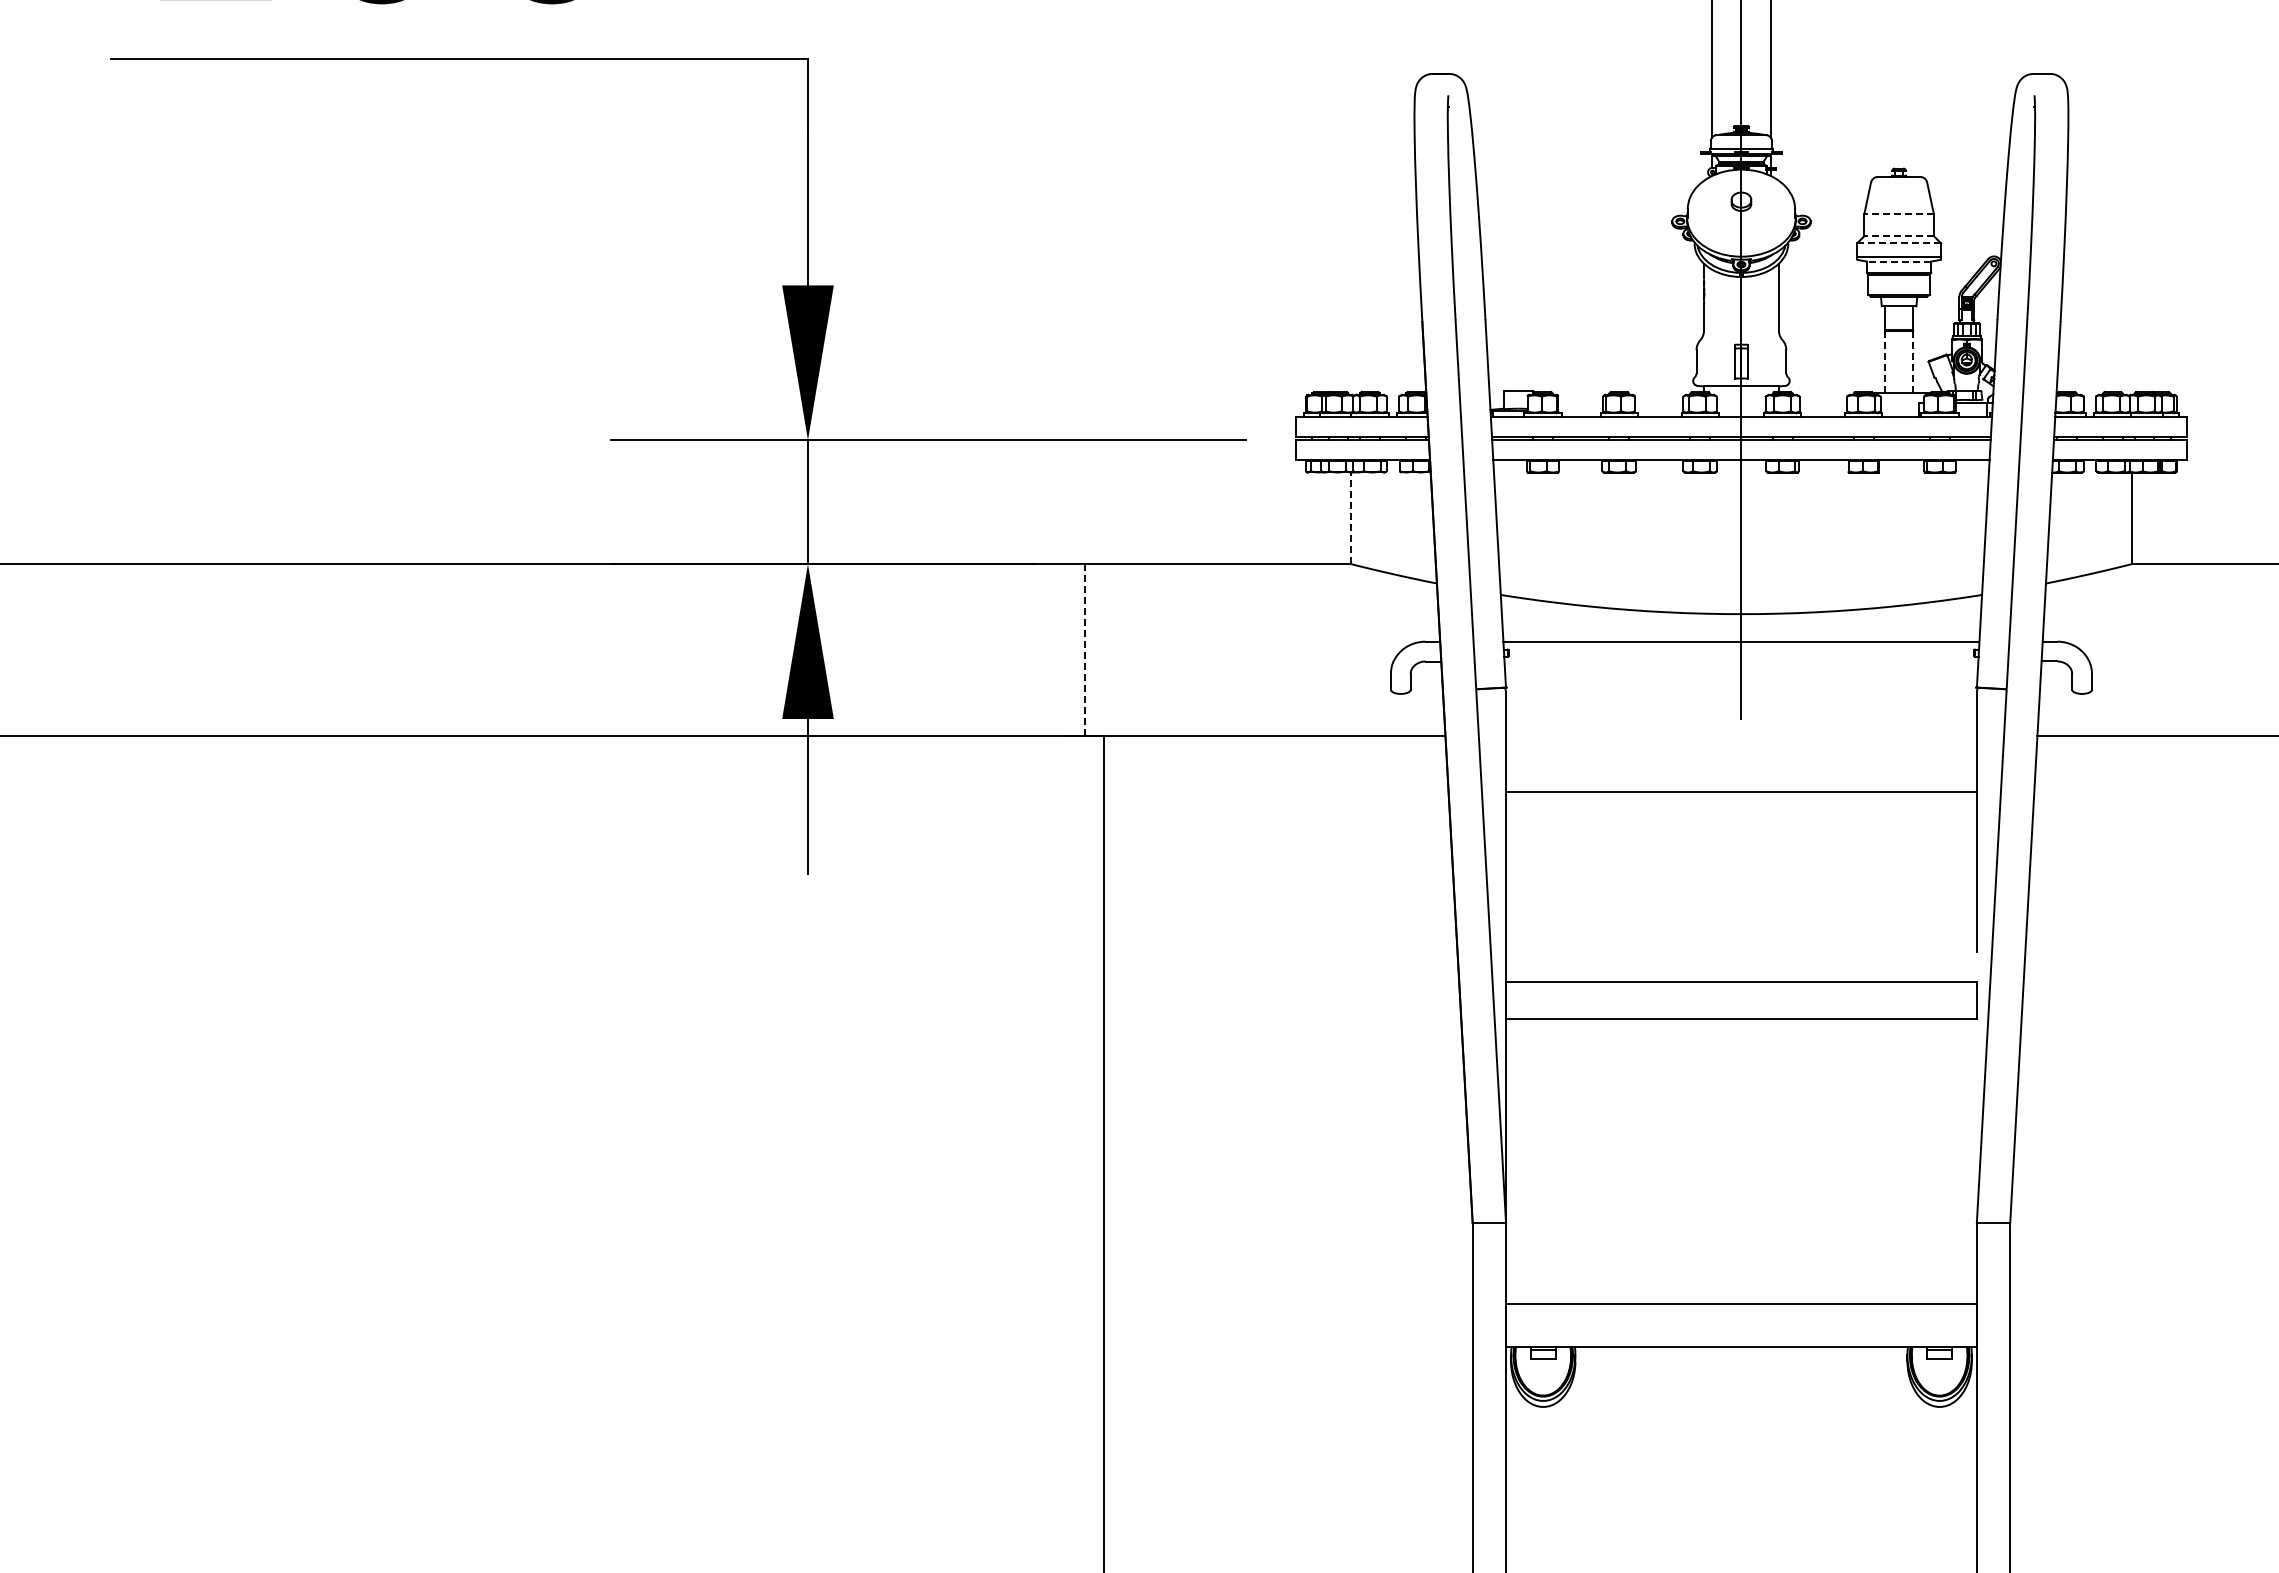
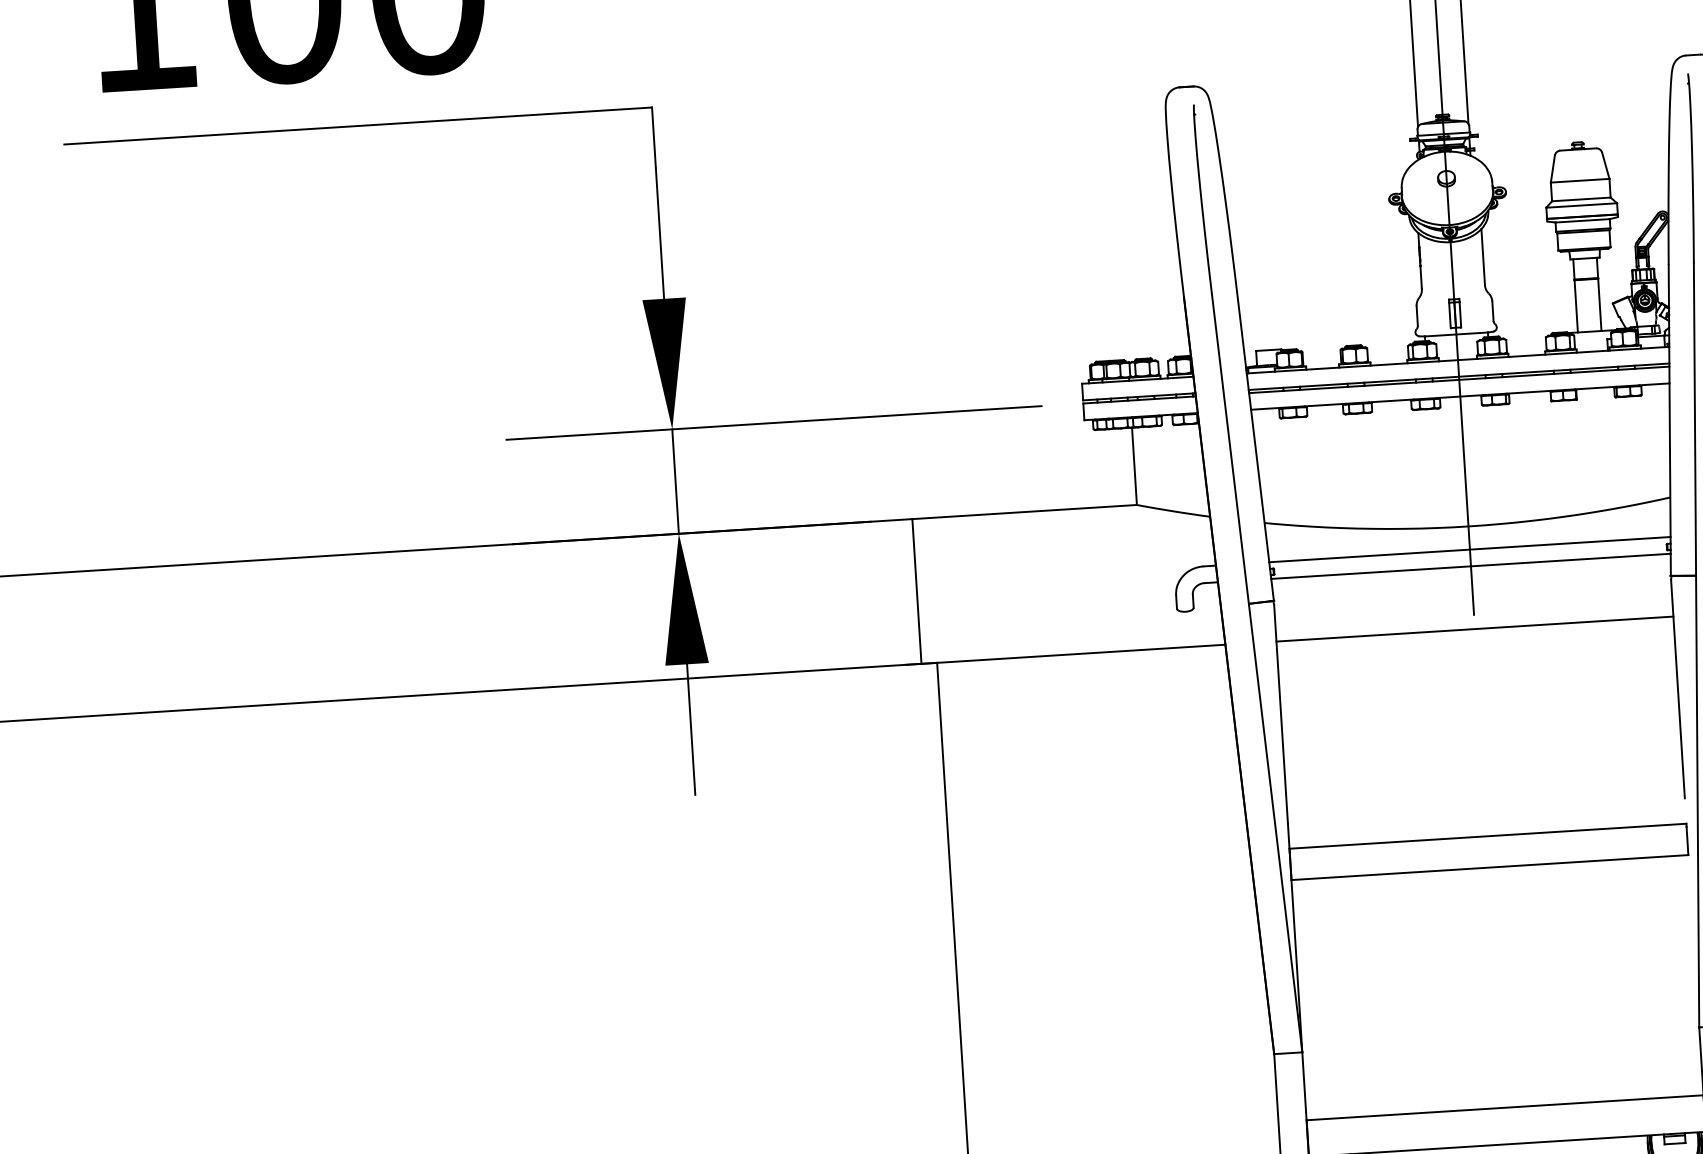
line: (1899, 214) -> (1580, 181), dashed -> solid
line: (1899, 236) -> (1581, 199), dashed -> solid
line: (1899, 243) -> (1582, 205), dashed -> solid
line: (1898, 261) -> (1582, 220), dashed -> solid
line: (1885, 362) -> (1576, 306), dashed -> solid
line: (1913, 362) -> (1600, 305), dashed -> solid
line: (1351, 518) -> (1134, 466), dashed -> solid
line: (1084, 650) -> (916, 591), dashed -> solid
line: (1741, 661) -> (1471, 566), added
line: (1741, 791) -> (1474, 628), moved

